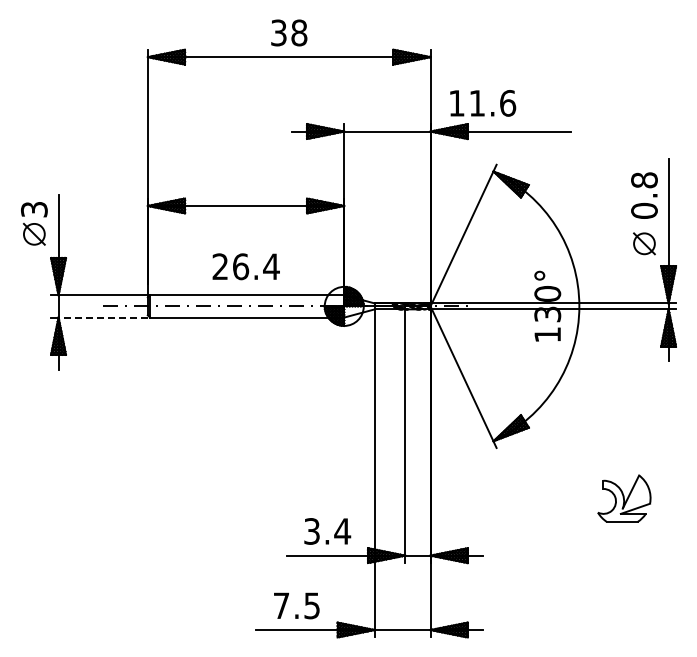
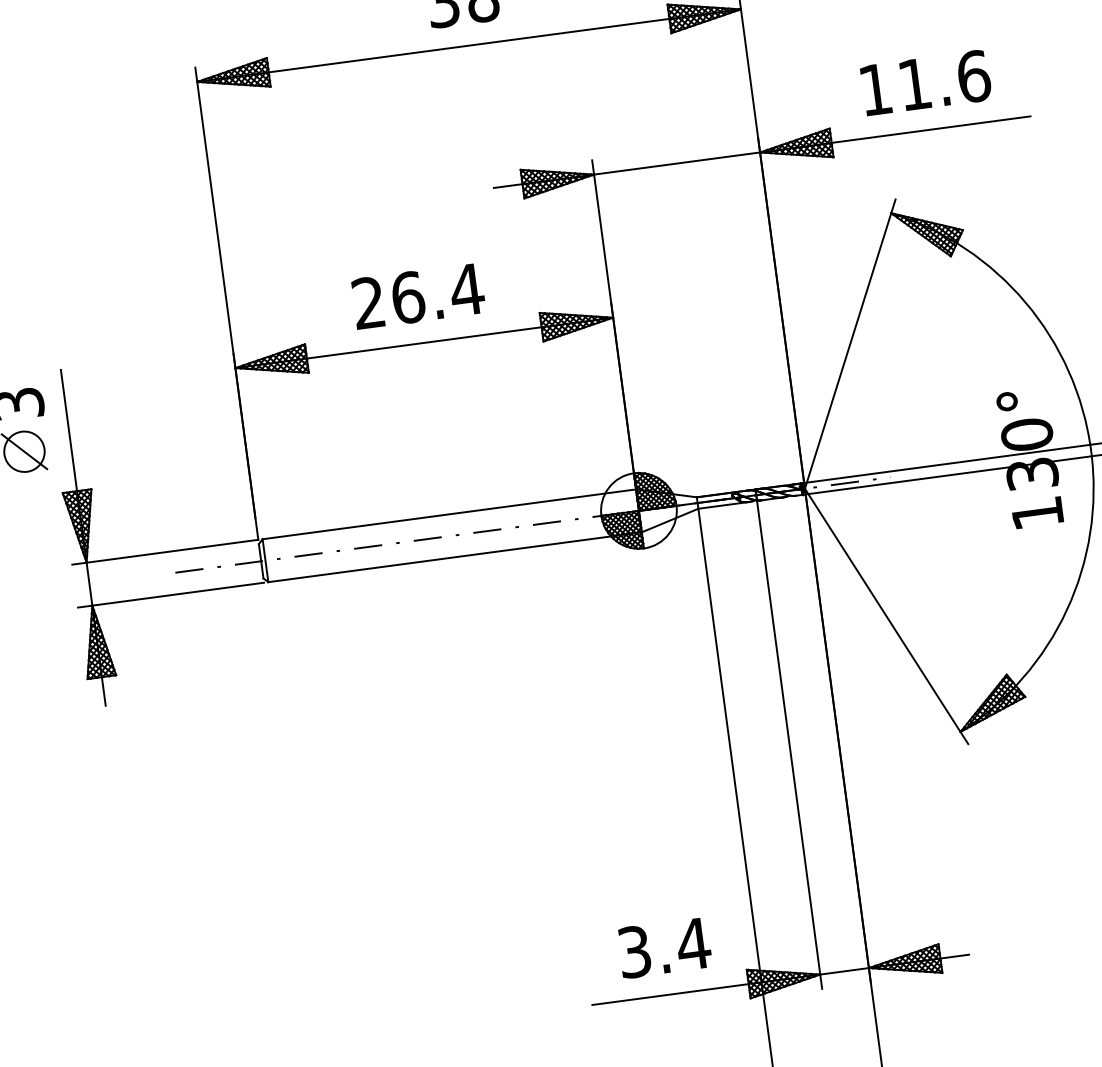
text: (483, 103) -> (926, 83), moved
text: (245, 266) -> (416, 295), moved
line: (103, 317) -> (178, 593), dashed -> solid

